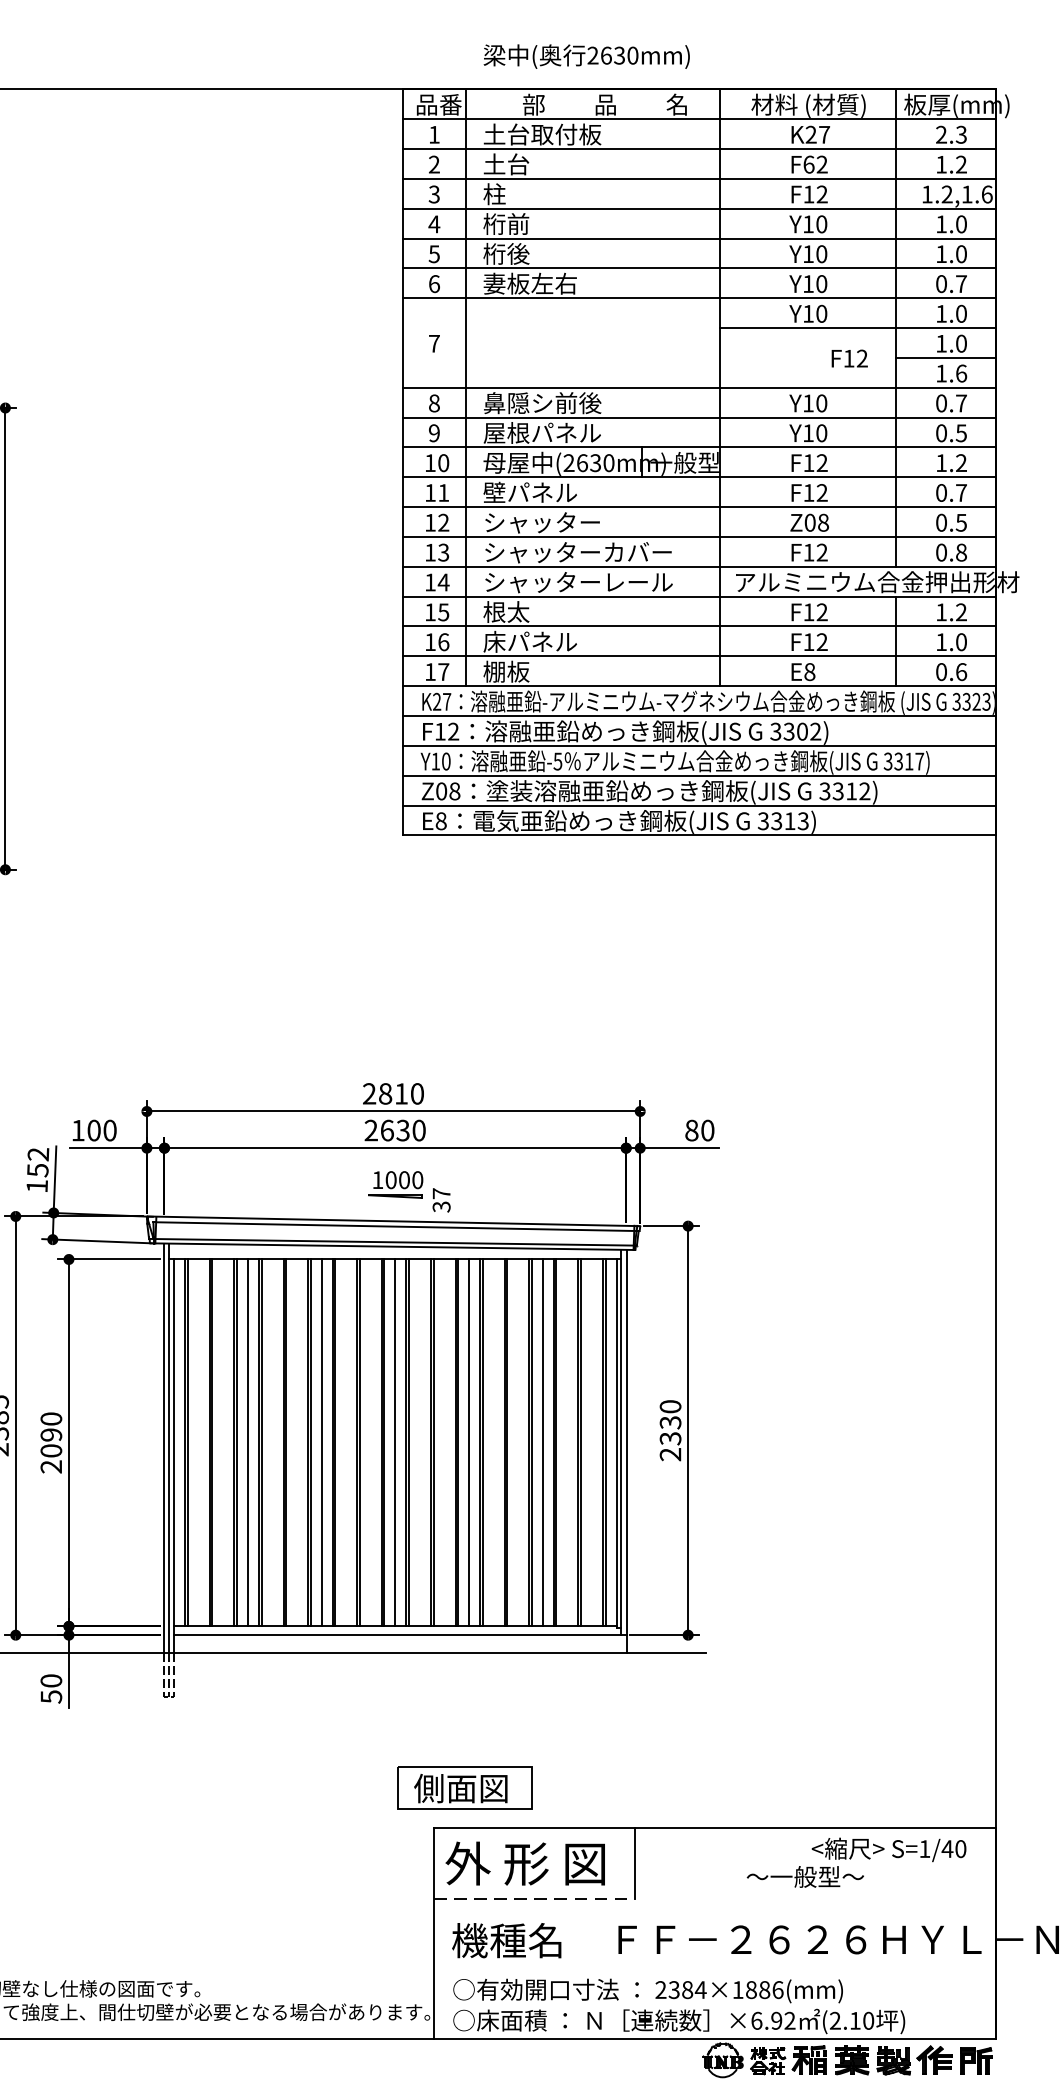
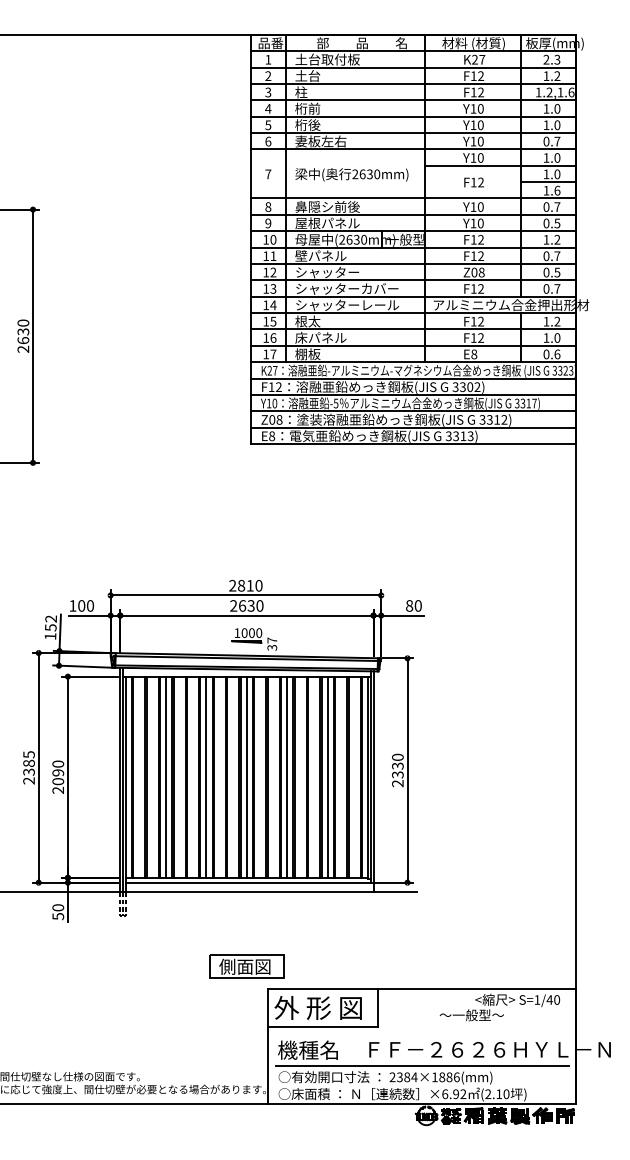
text: (586, 55) -> (351, 174), moved
text: (808, 165) -> (473, 76), F62 -> F12
text: (848, 358) -> (473, 182), moved
text: (961, 551) -> (557, 288), 0.8 -> 0.7
part: (463, 1787) -> (246, 966), moved
line: (534, 1899) -> (323, 1027), dashed -> solid
line: (713, 1968) -> (421, 1065), added

